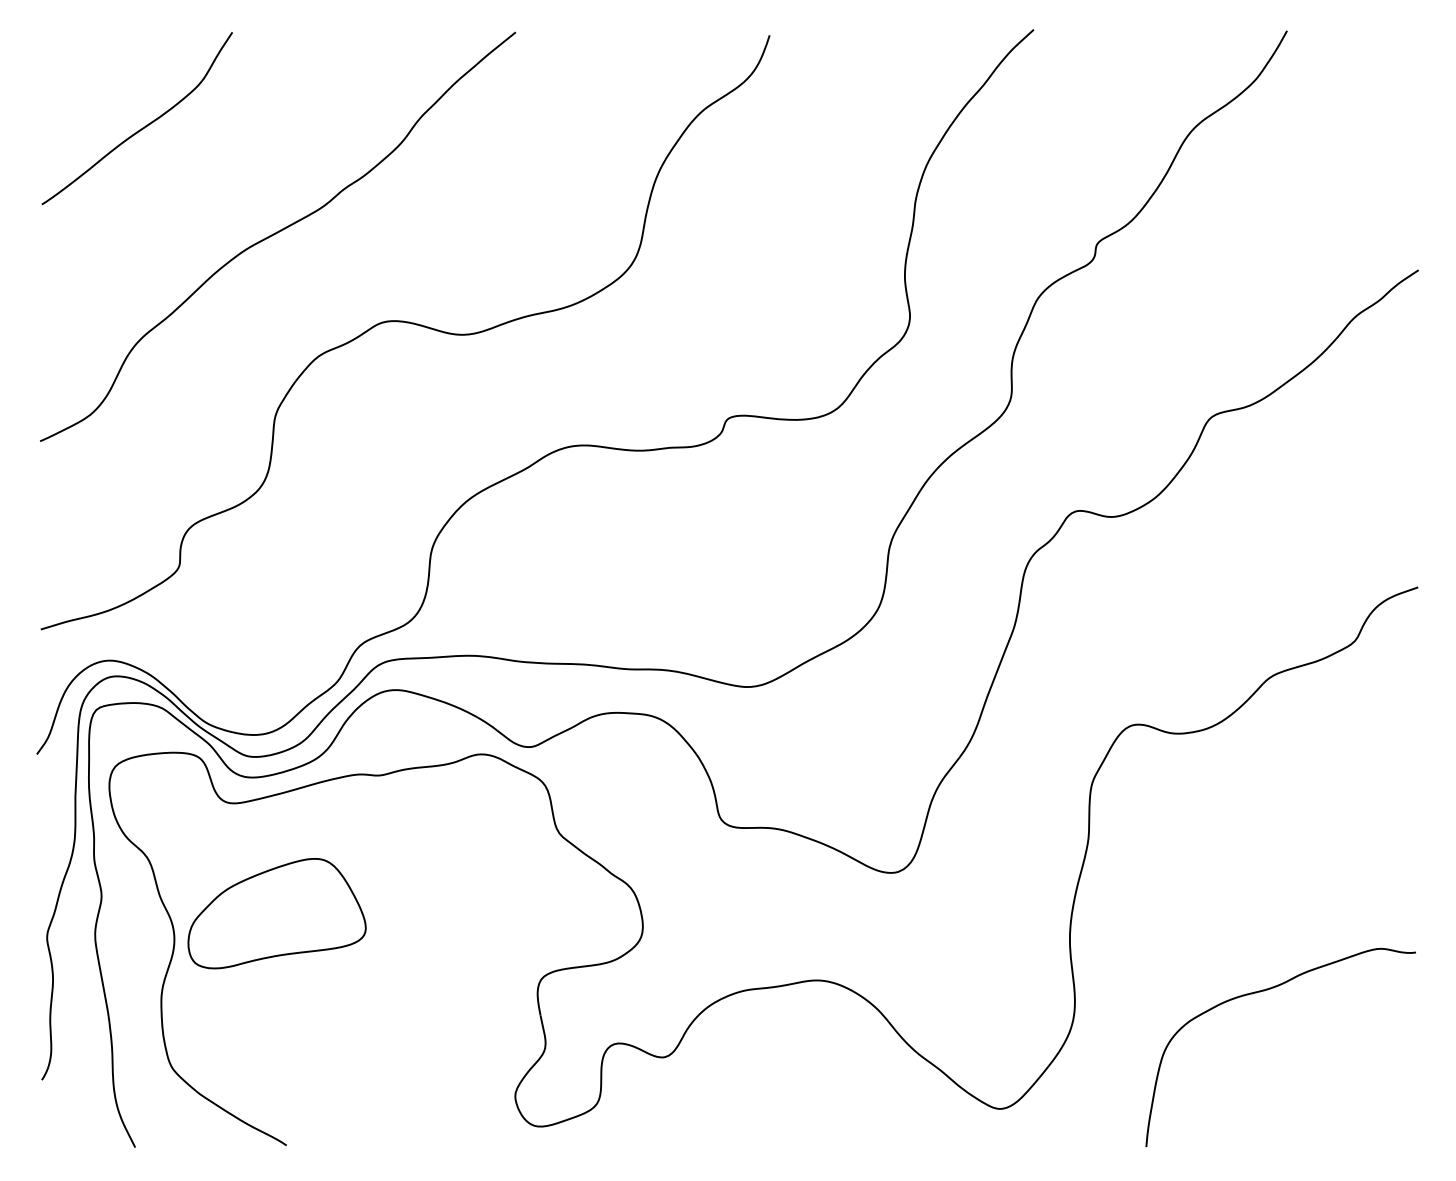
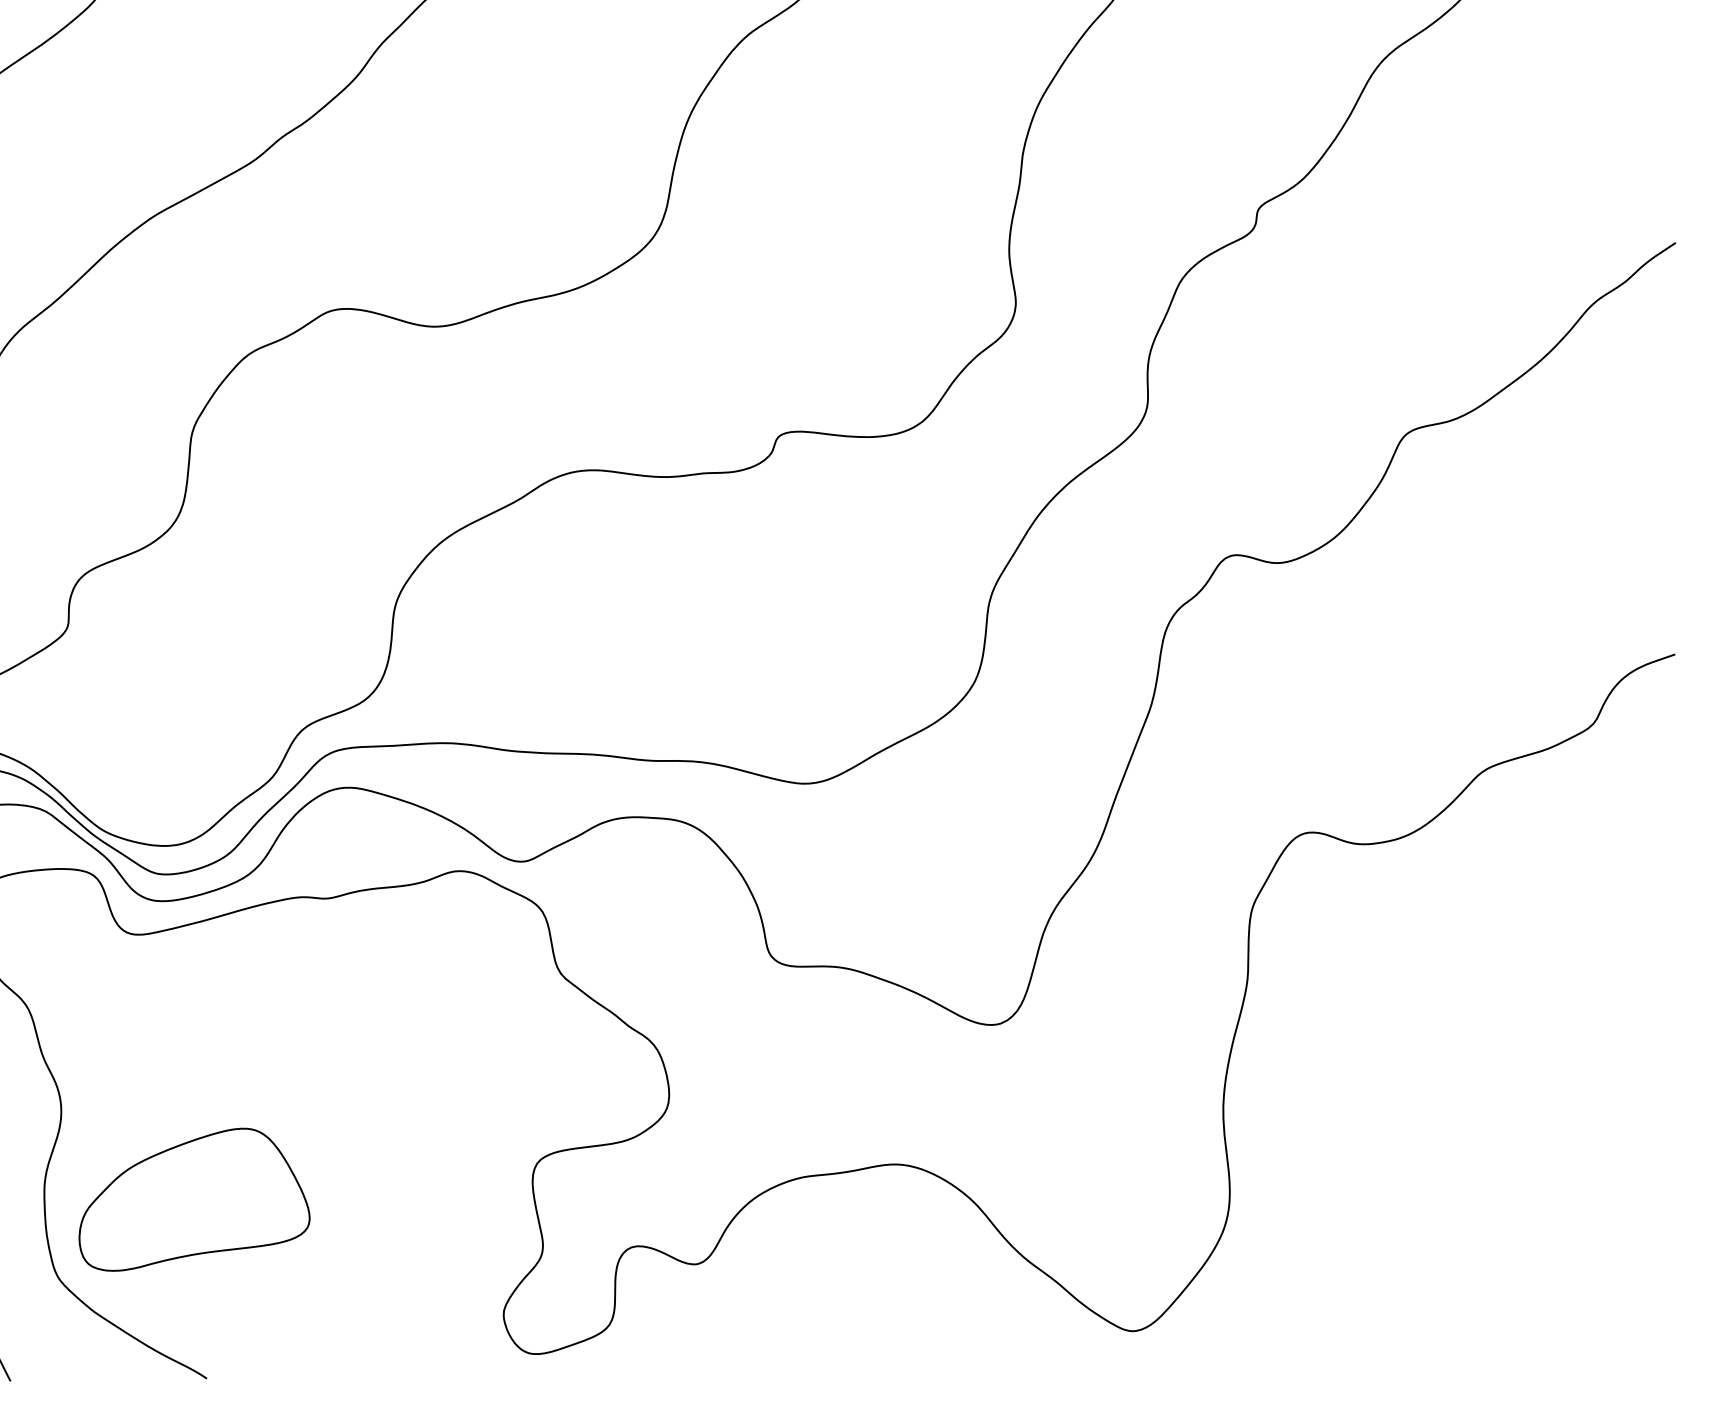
part: (276, 913) -> (193, 1199), moved
curve: (1264, 991) -> (1475, 1178), removed

